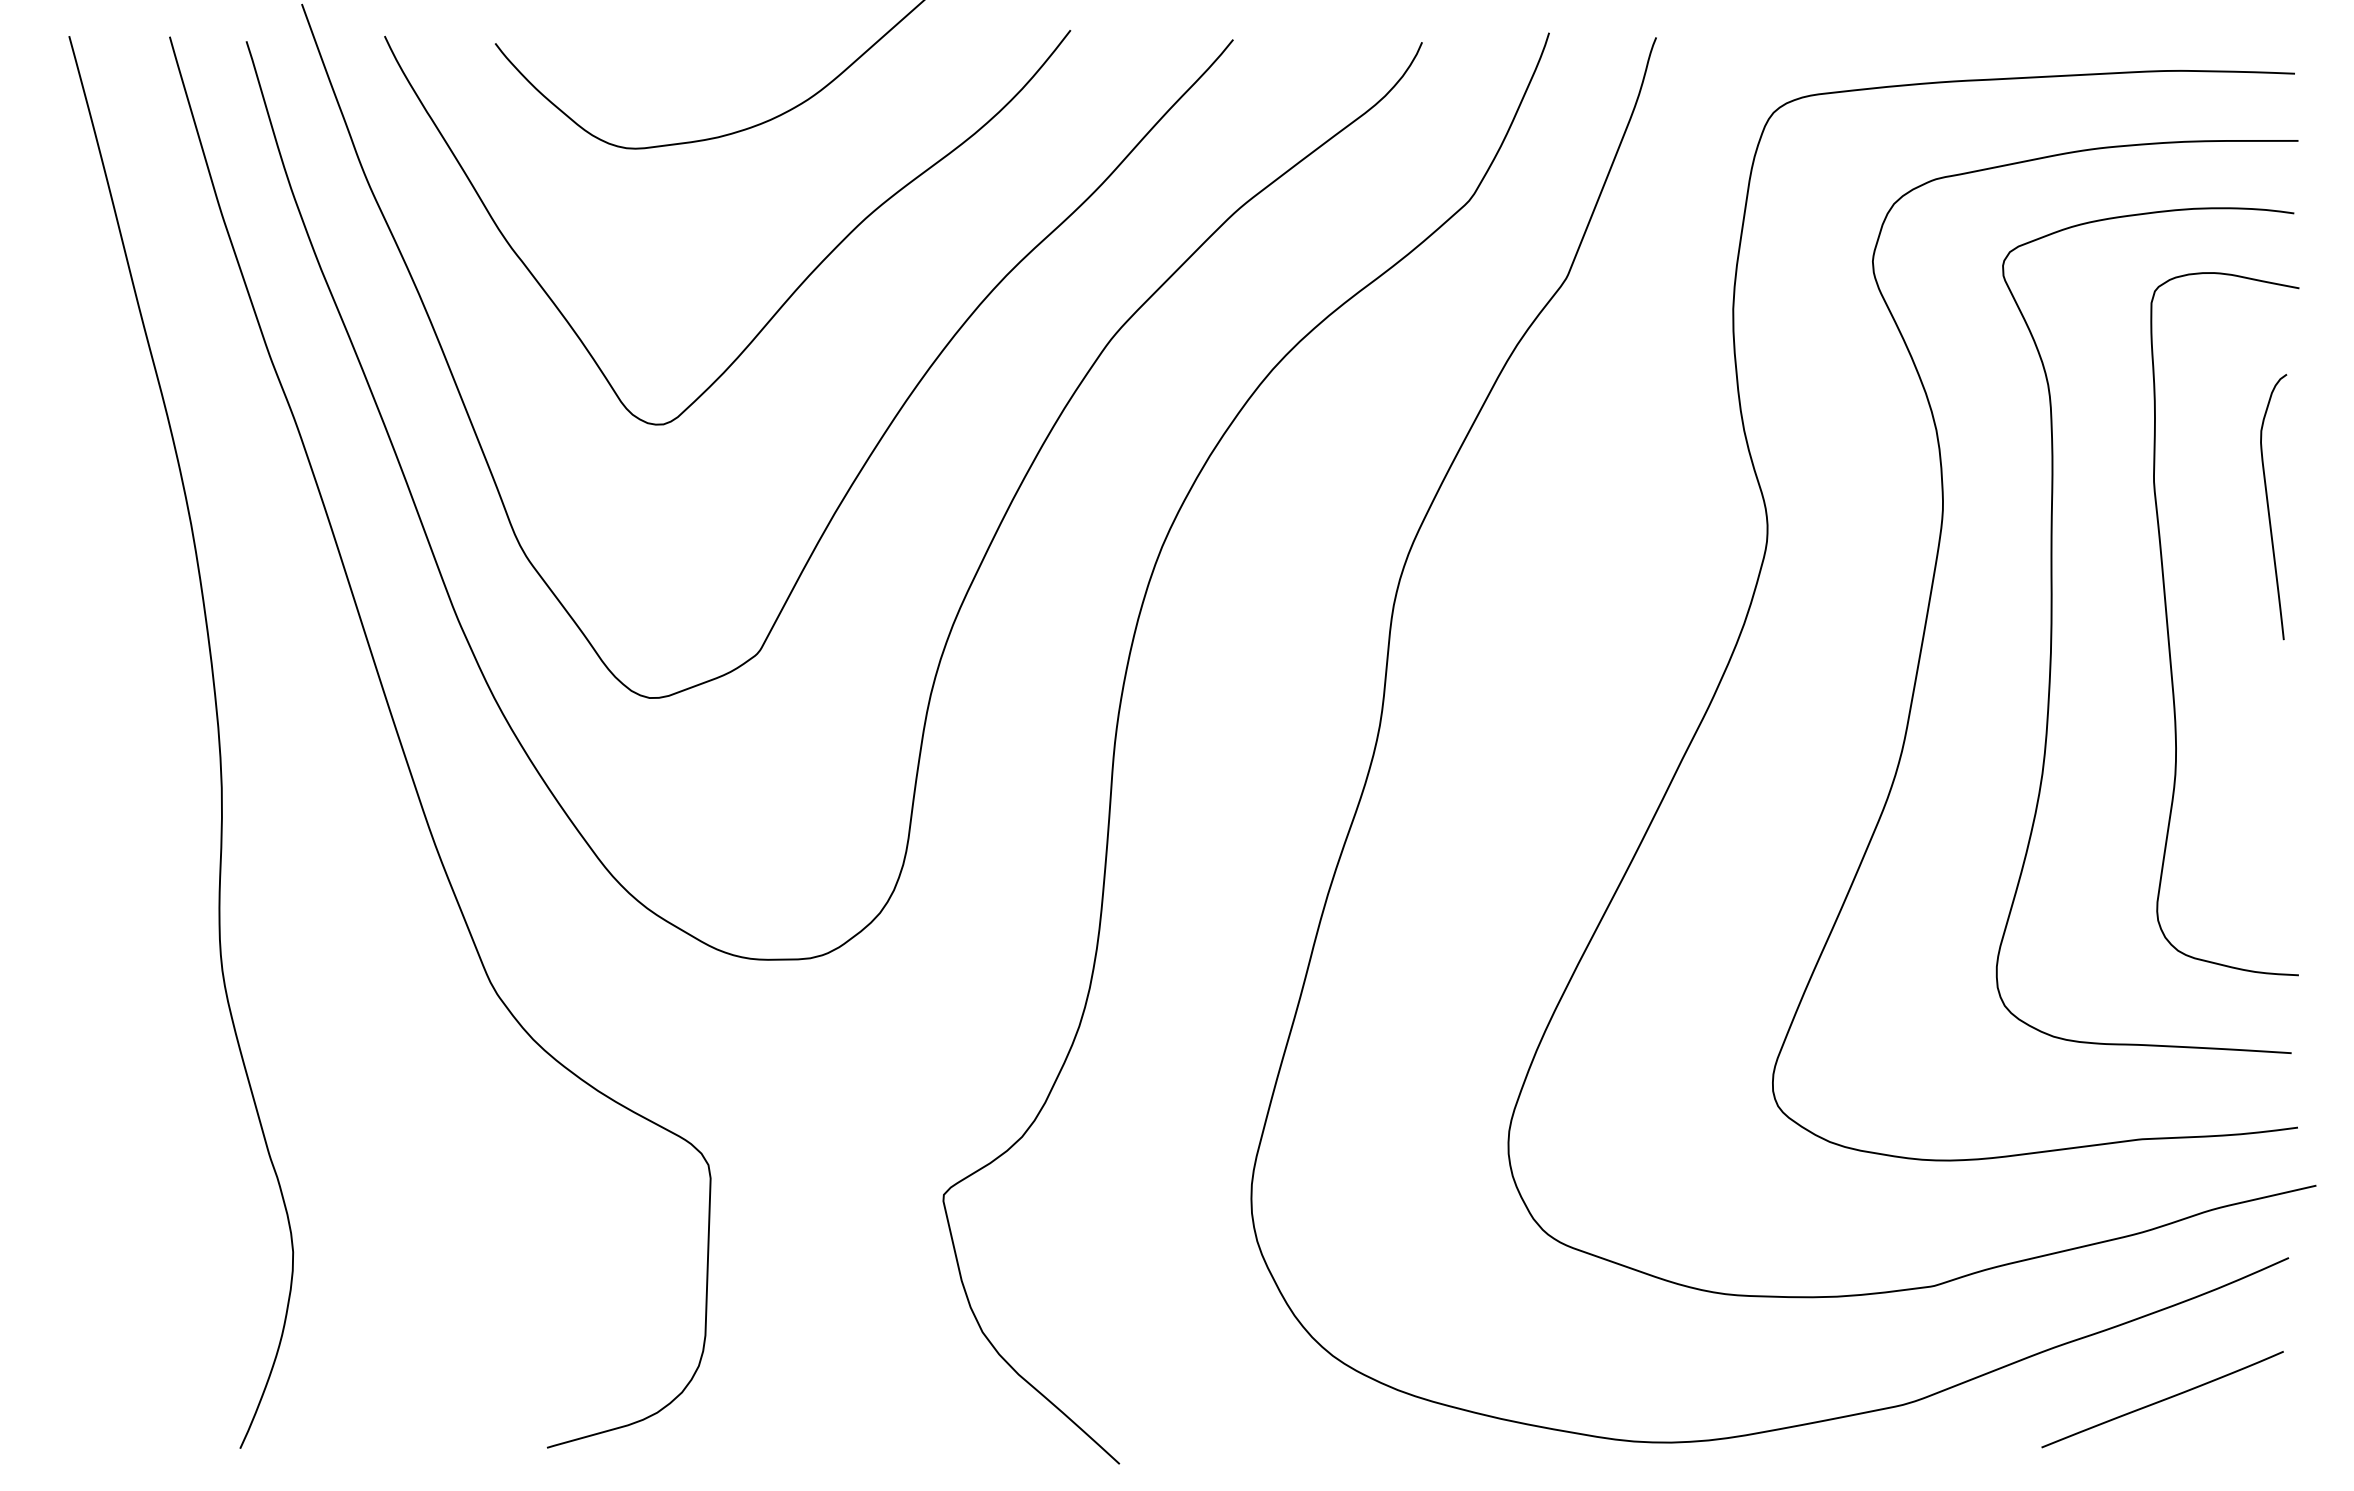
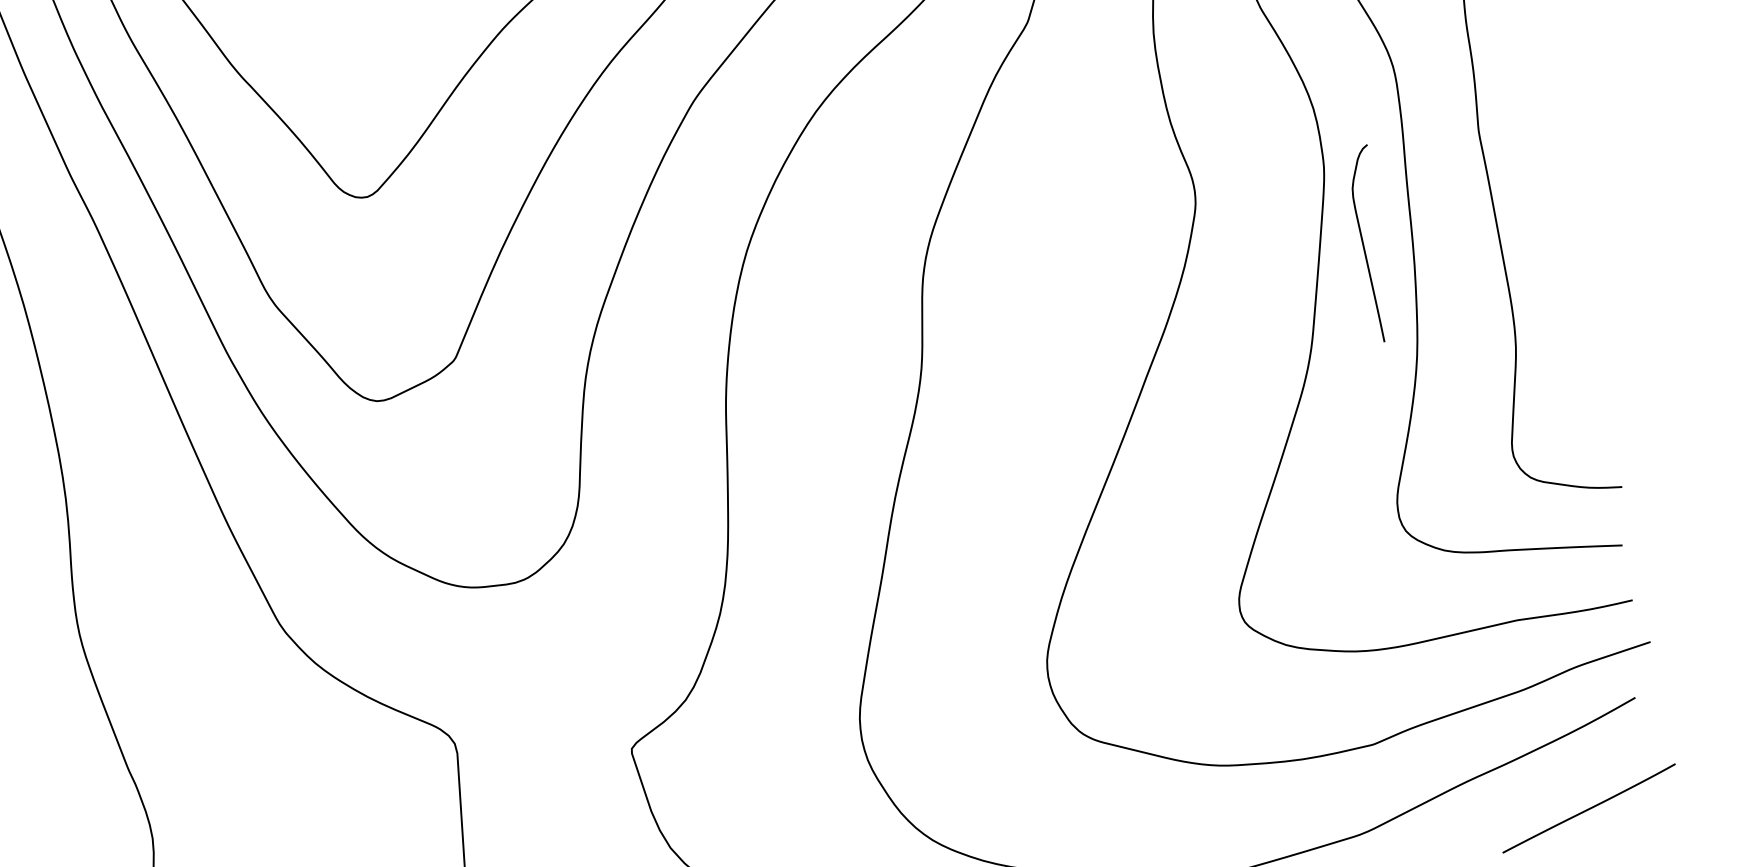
curve: (2269, 507) -> (1364, 244), moved
curve: (2162, 1399) -> (1588, 808), moved

